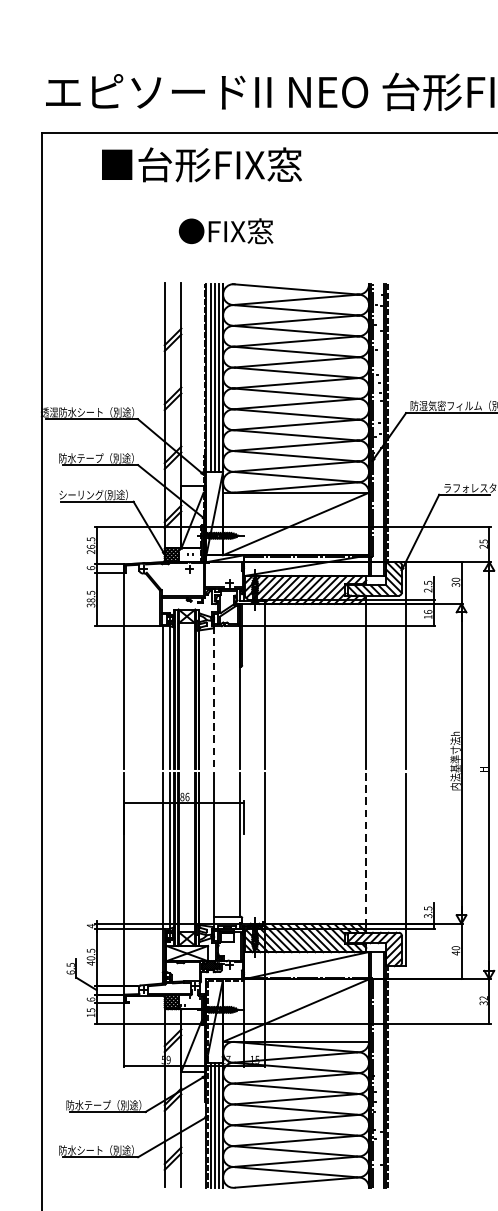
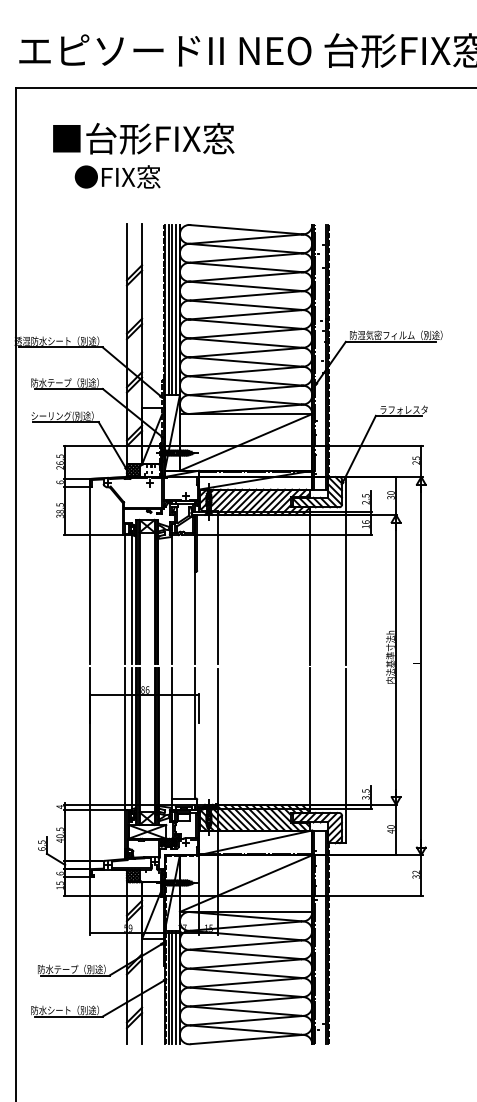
text: (201, 164) -> (143, 138), moved
text: (225, 230) -> (117, 176), moved
line: (213, 697) -> (171, 599), dashed -> solid
line: (366, 851) -> (309, 739), dashed -> solid

